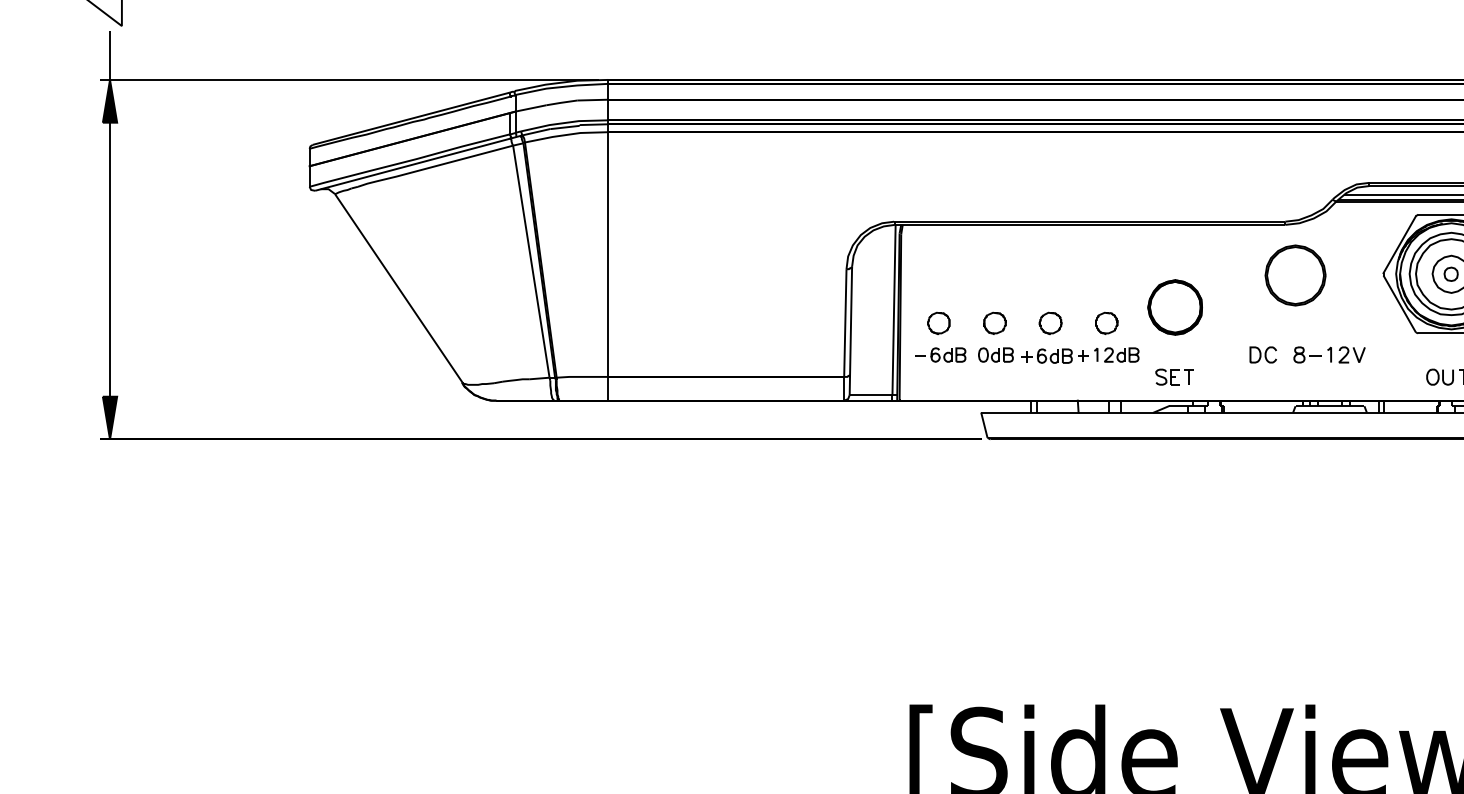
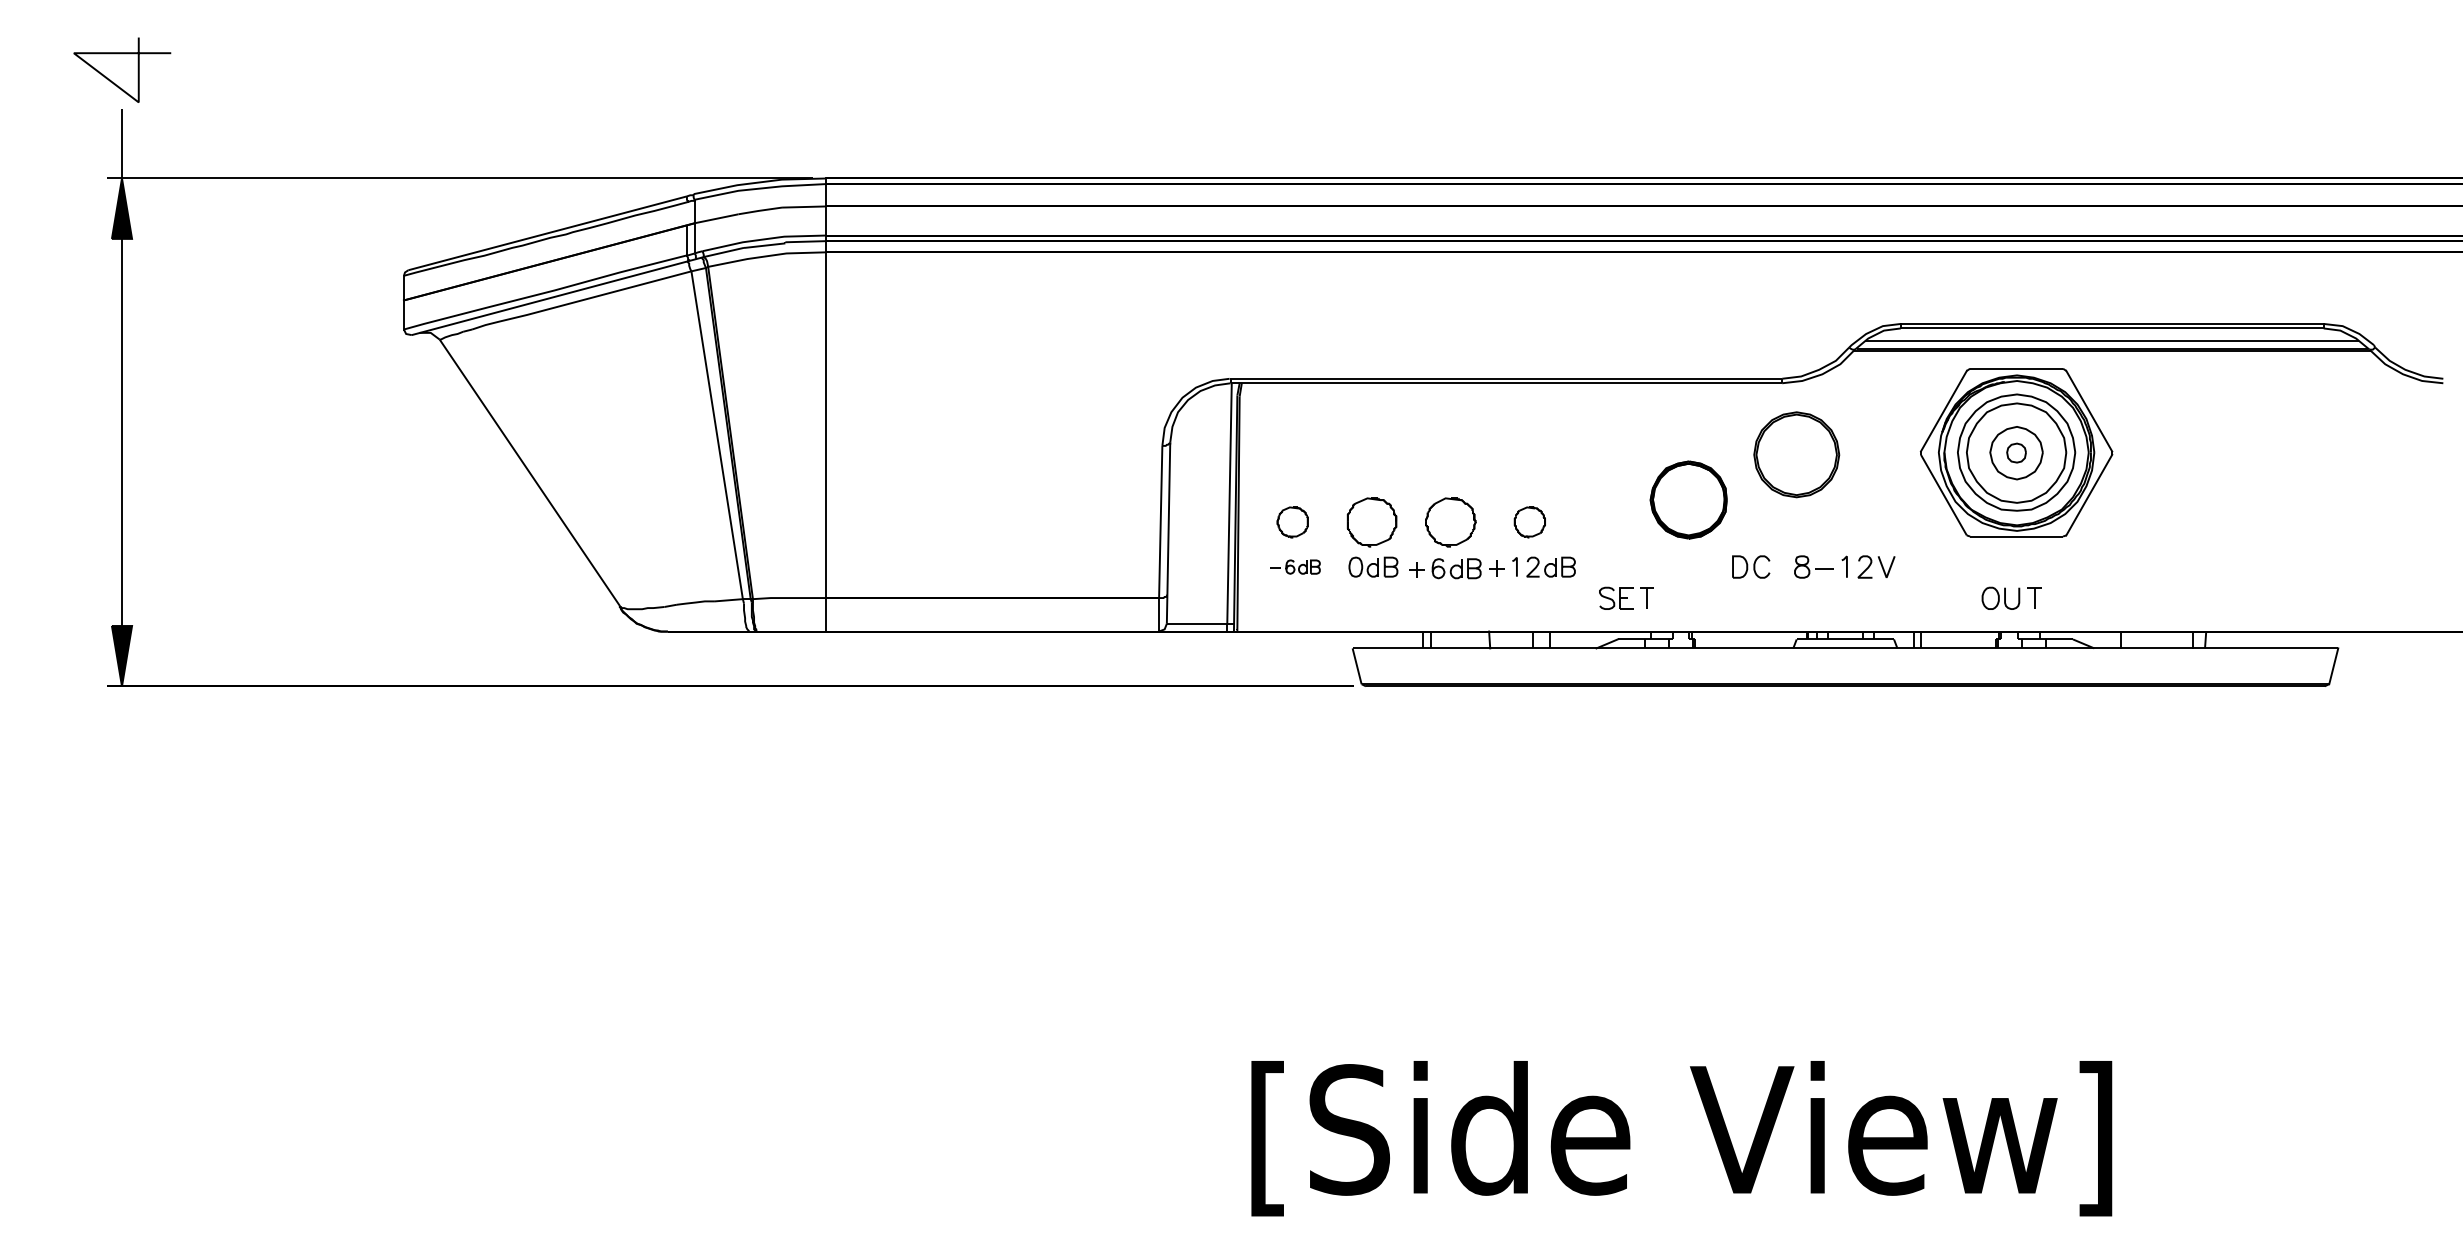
part: (1175, 307) -> (1688, 499), moved
part: (995, 323) -> (1372, 522), size x1.6
part: (1050, 323) -> (1450, 522), size x1.6
part: (940, 354) -> (1295, 566), size x0.7

